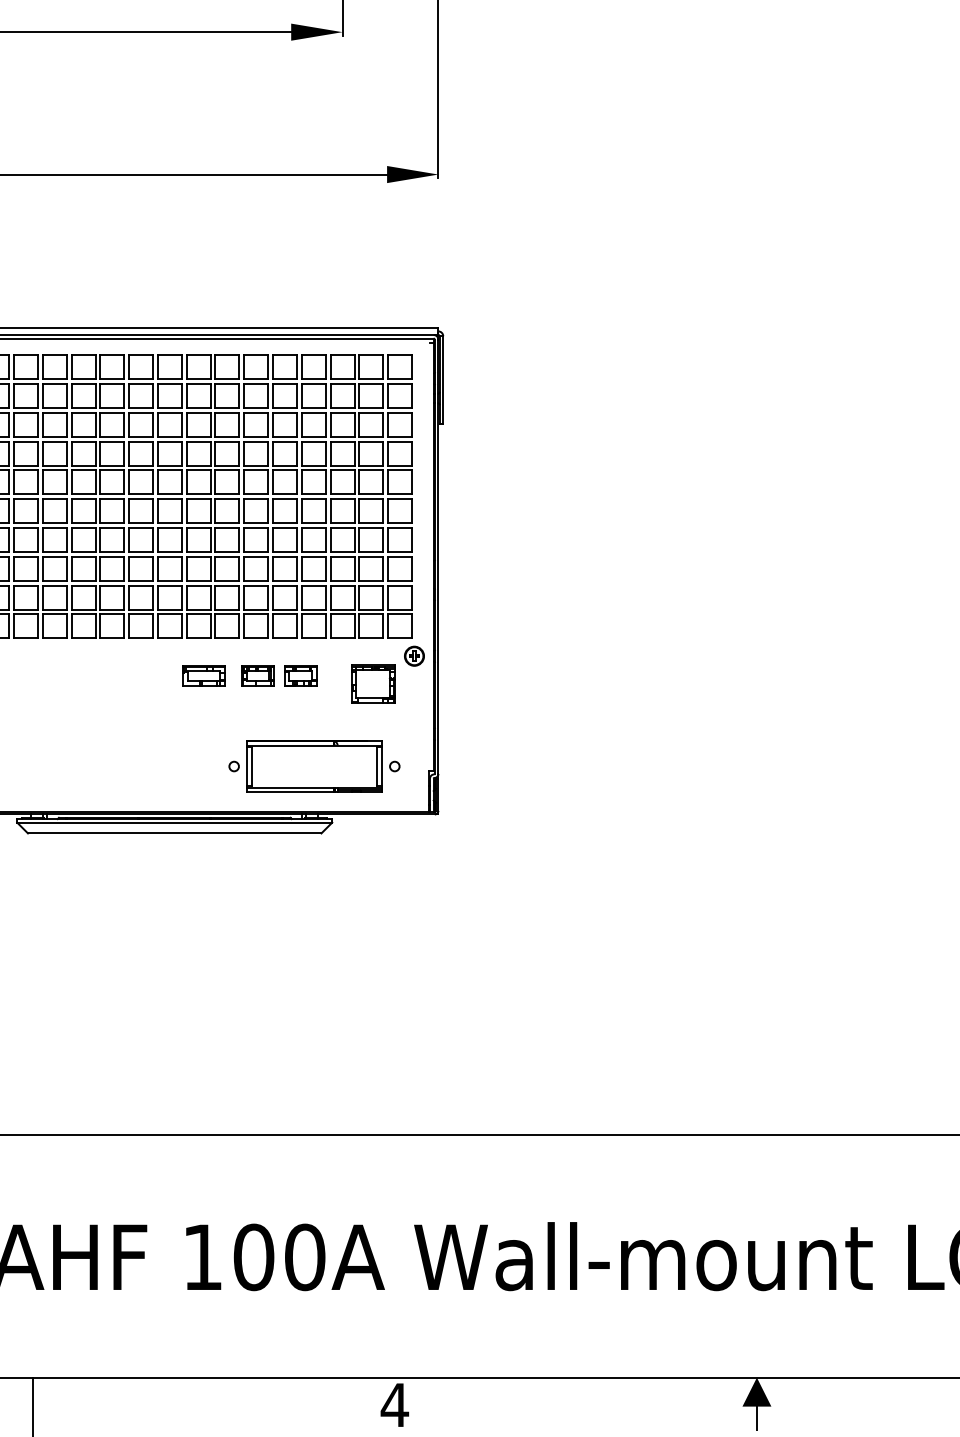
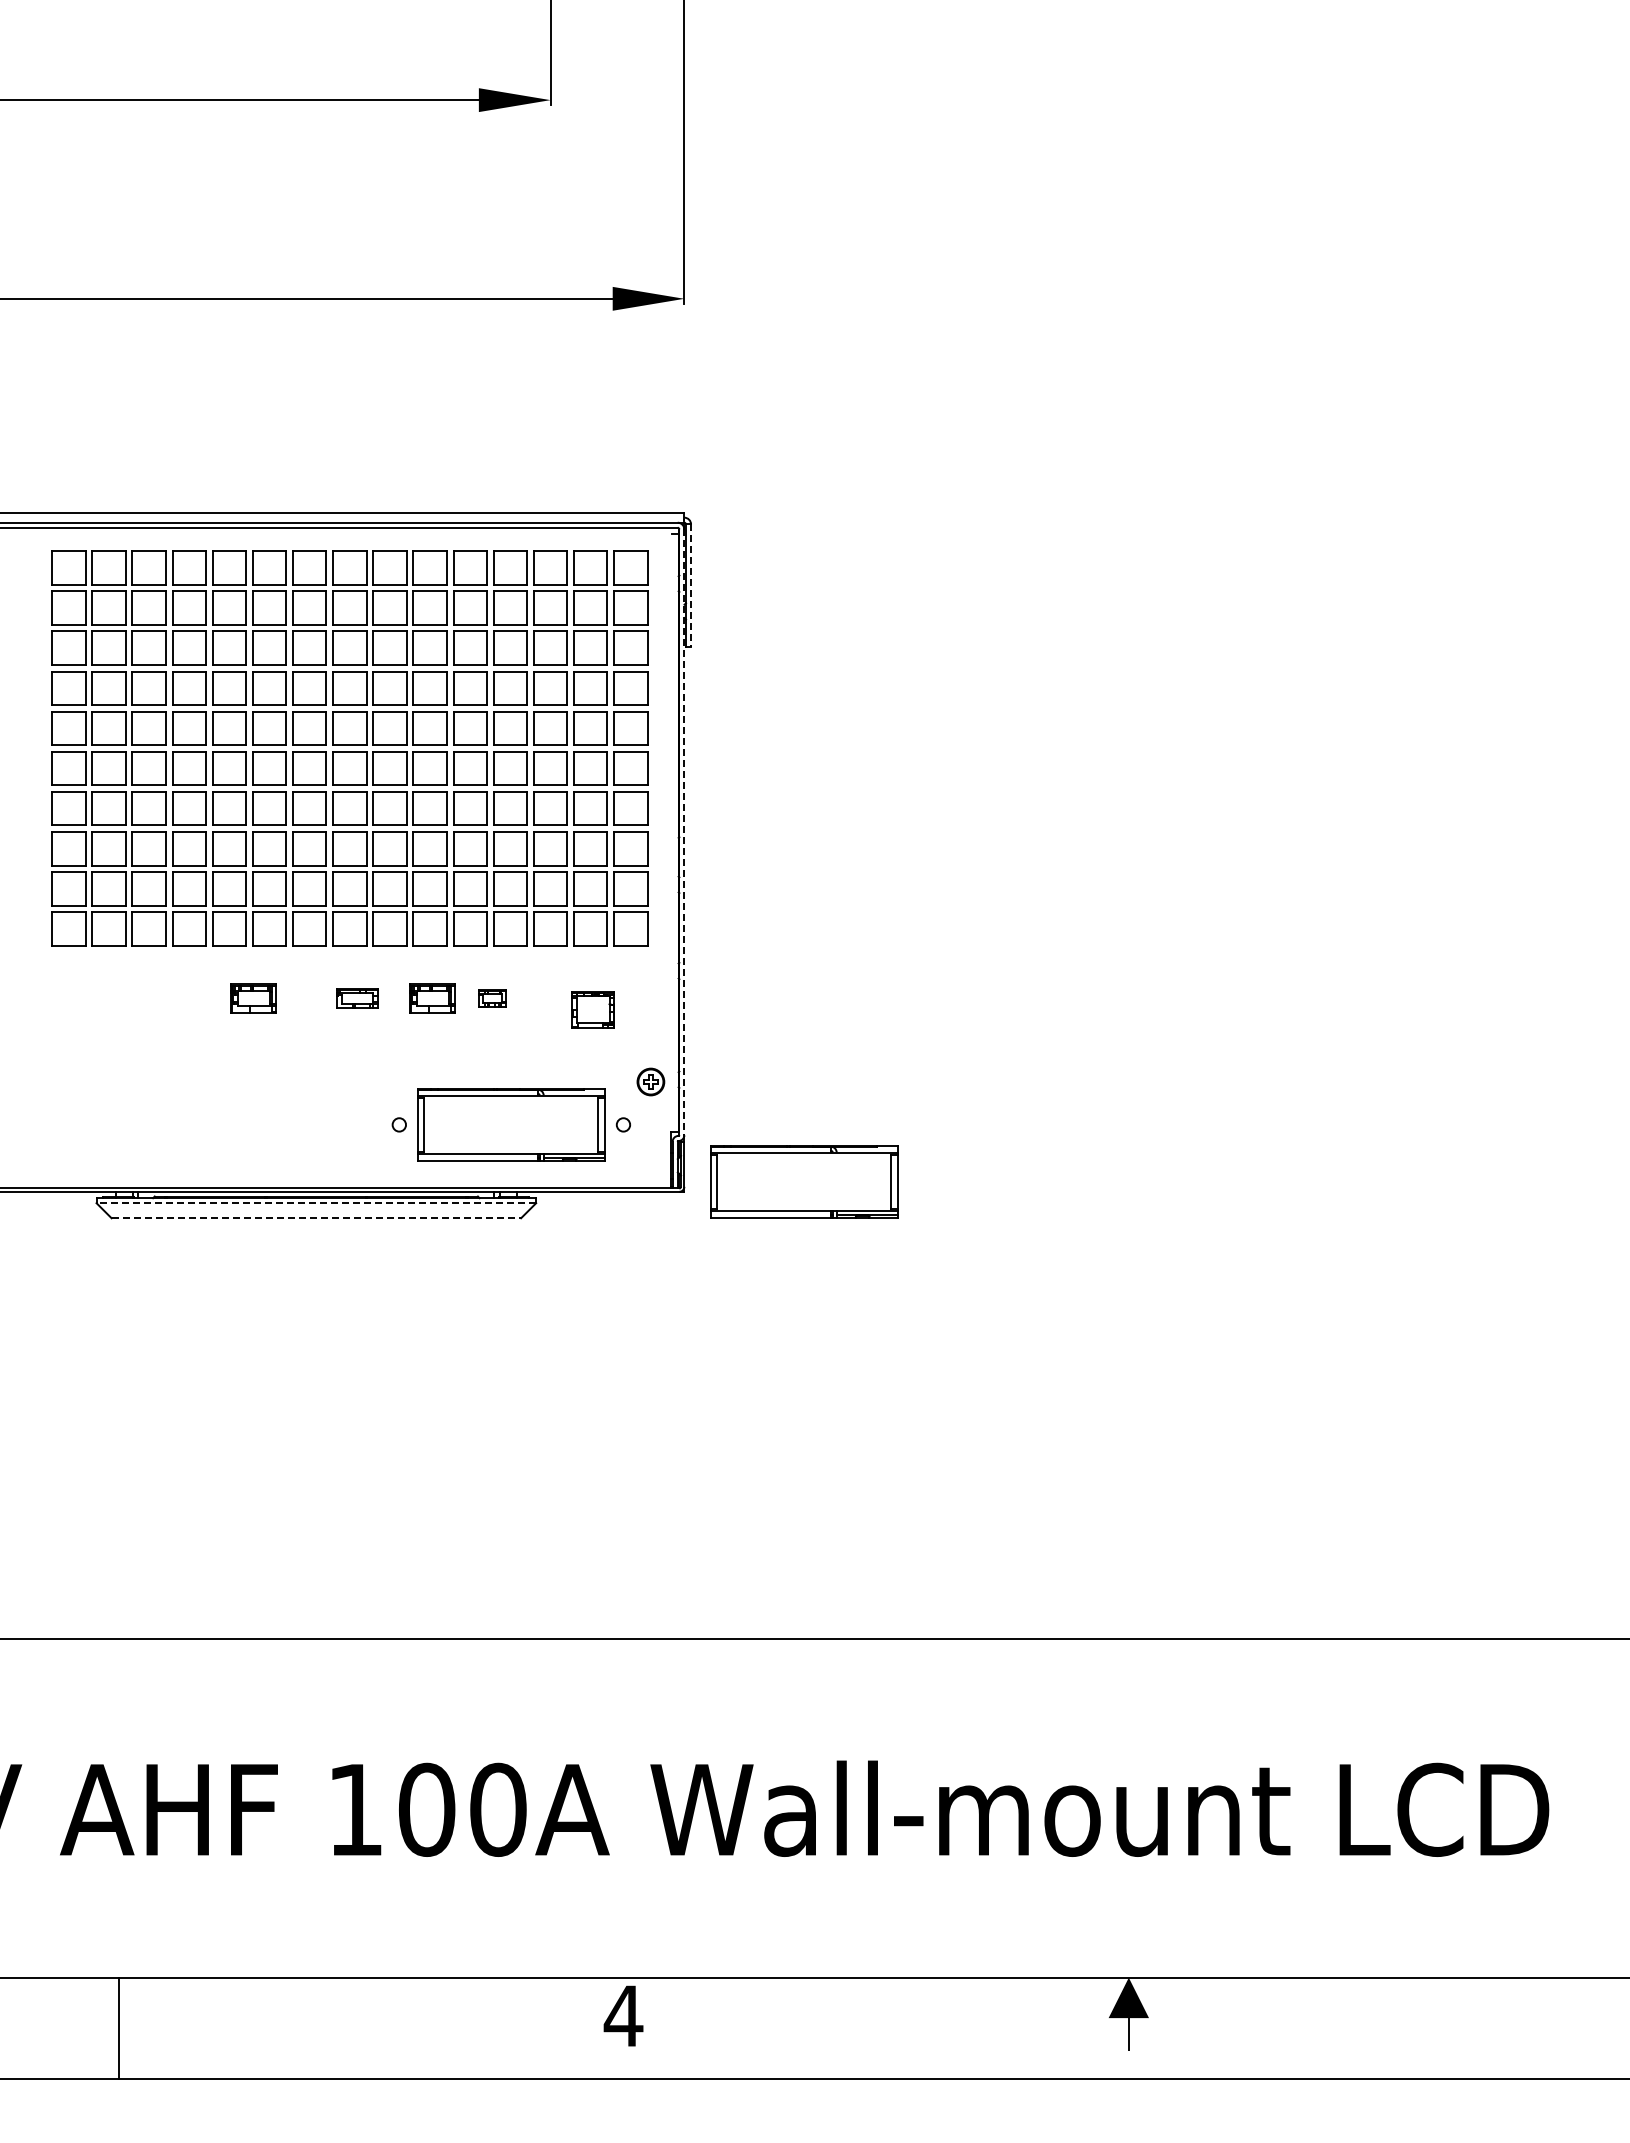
line: (443, 379) -> (691, 585), solid -> dashed
line: (438, 556) -> (684, 832), solid -> dashed
part: (414, 655) -> (650, 1081), moved
part: (129, 675) -> (253, 998), added
part: (204, 675) -> (357, 998), size x0.7
part: (300, 675) -> (492, 998), size x0.6
part: (372, 683) -> (592, 1009), size x0.7
part: (524, 807) -> (804, 1181), added
line: (174, 822) -> (316, 1203), solid -> dashed
line: (174, 833) -> (316, 1218), solid -> dashed

